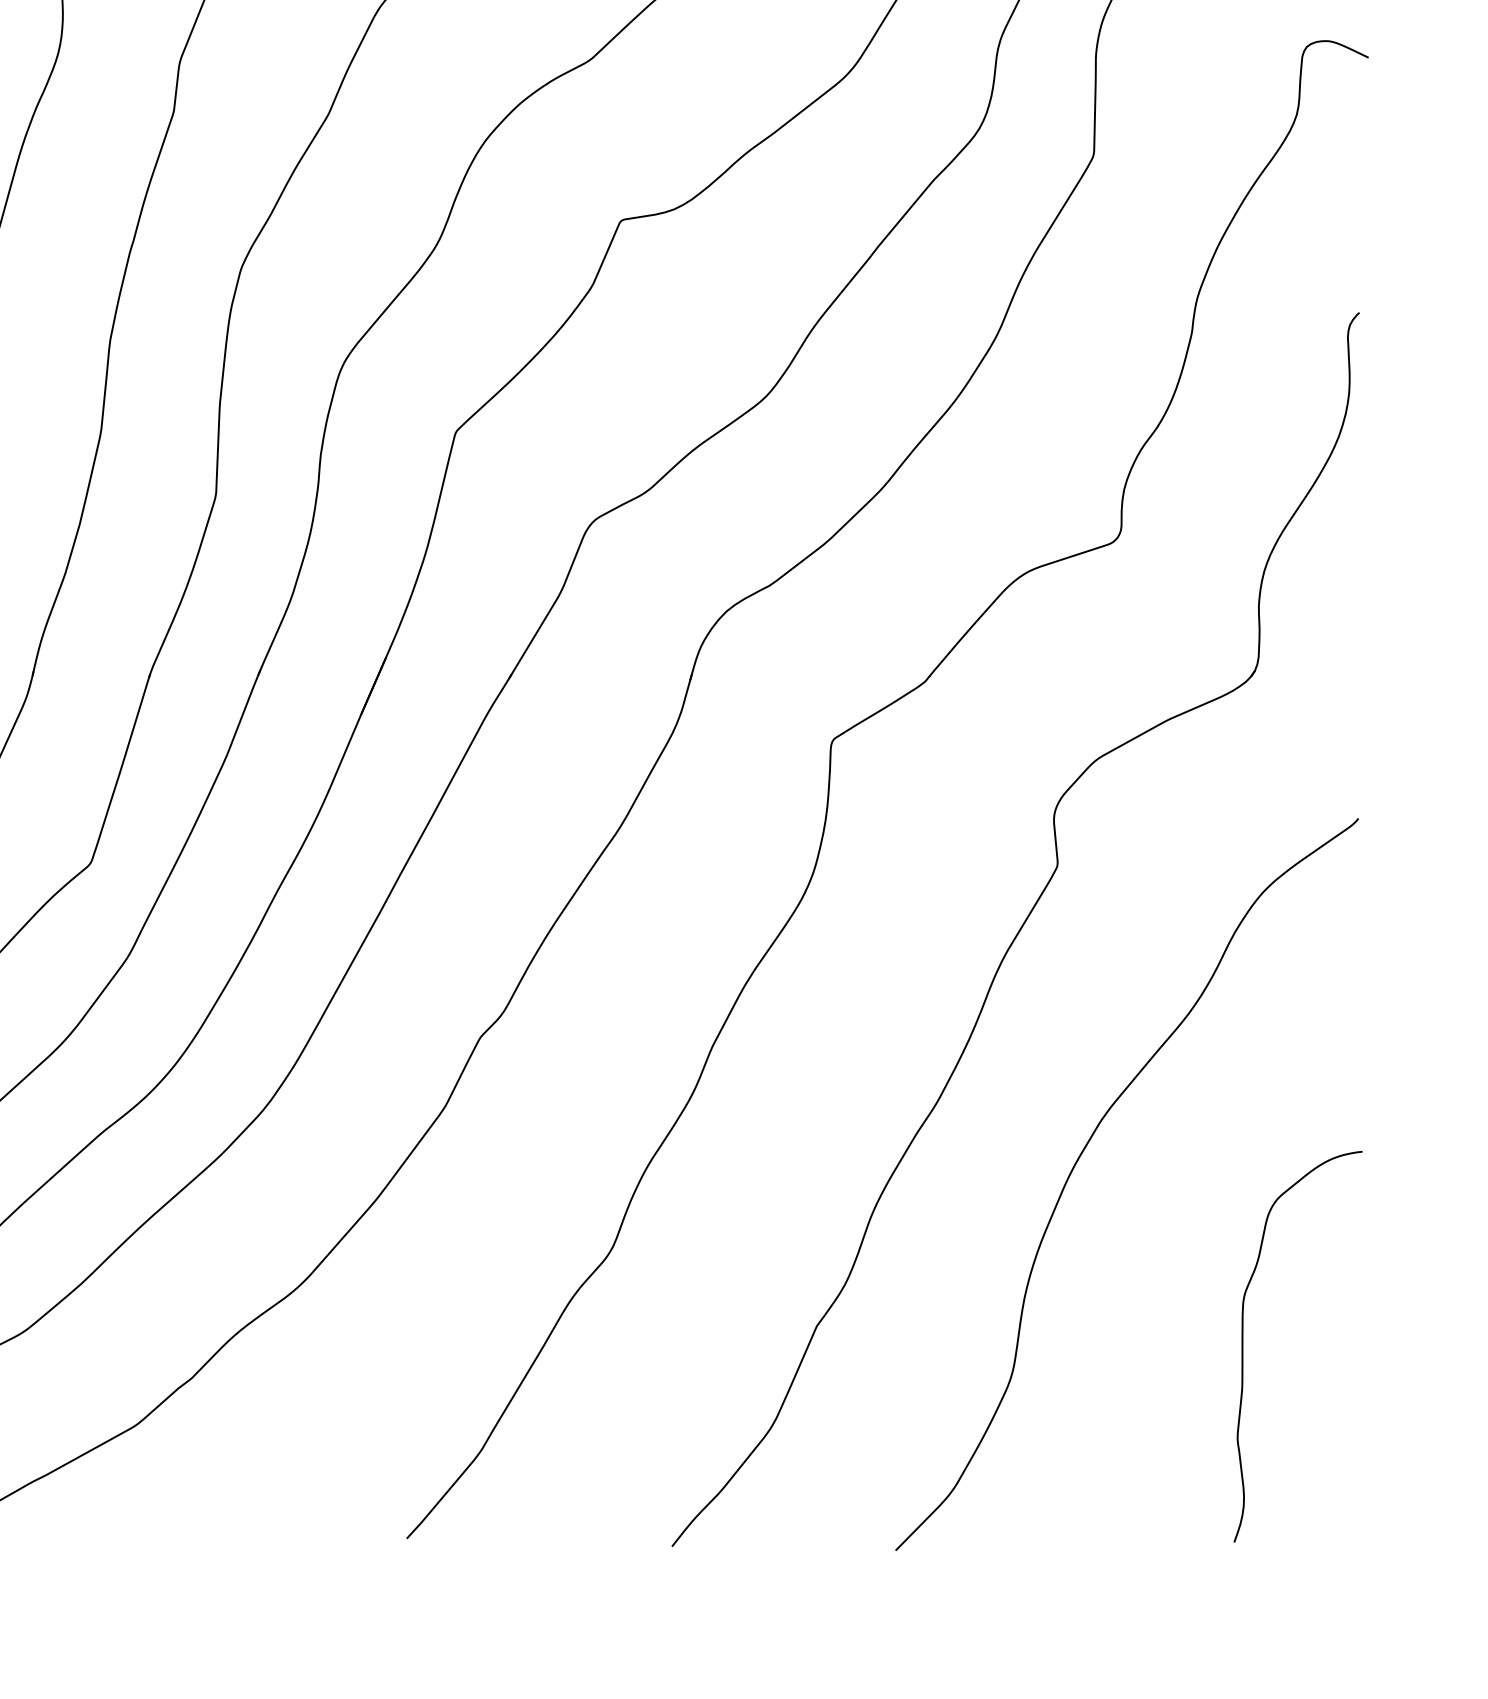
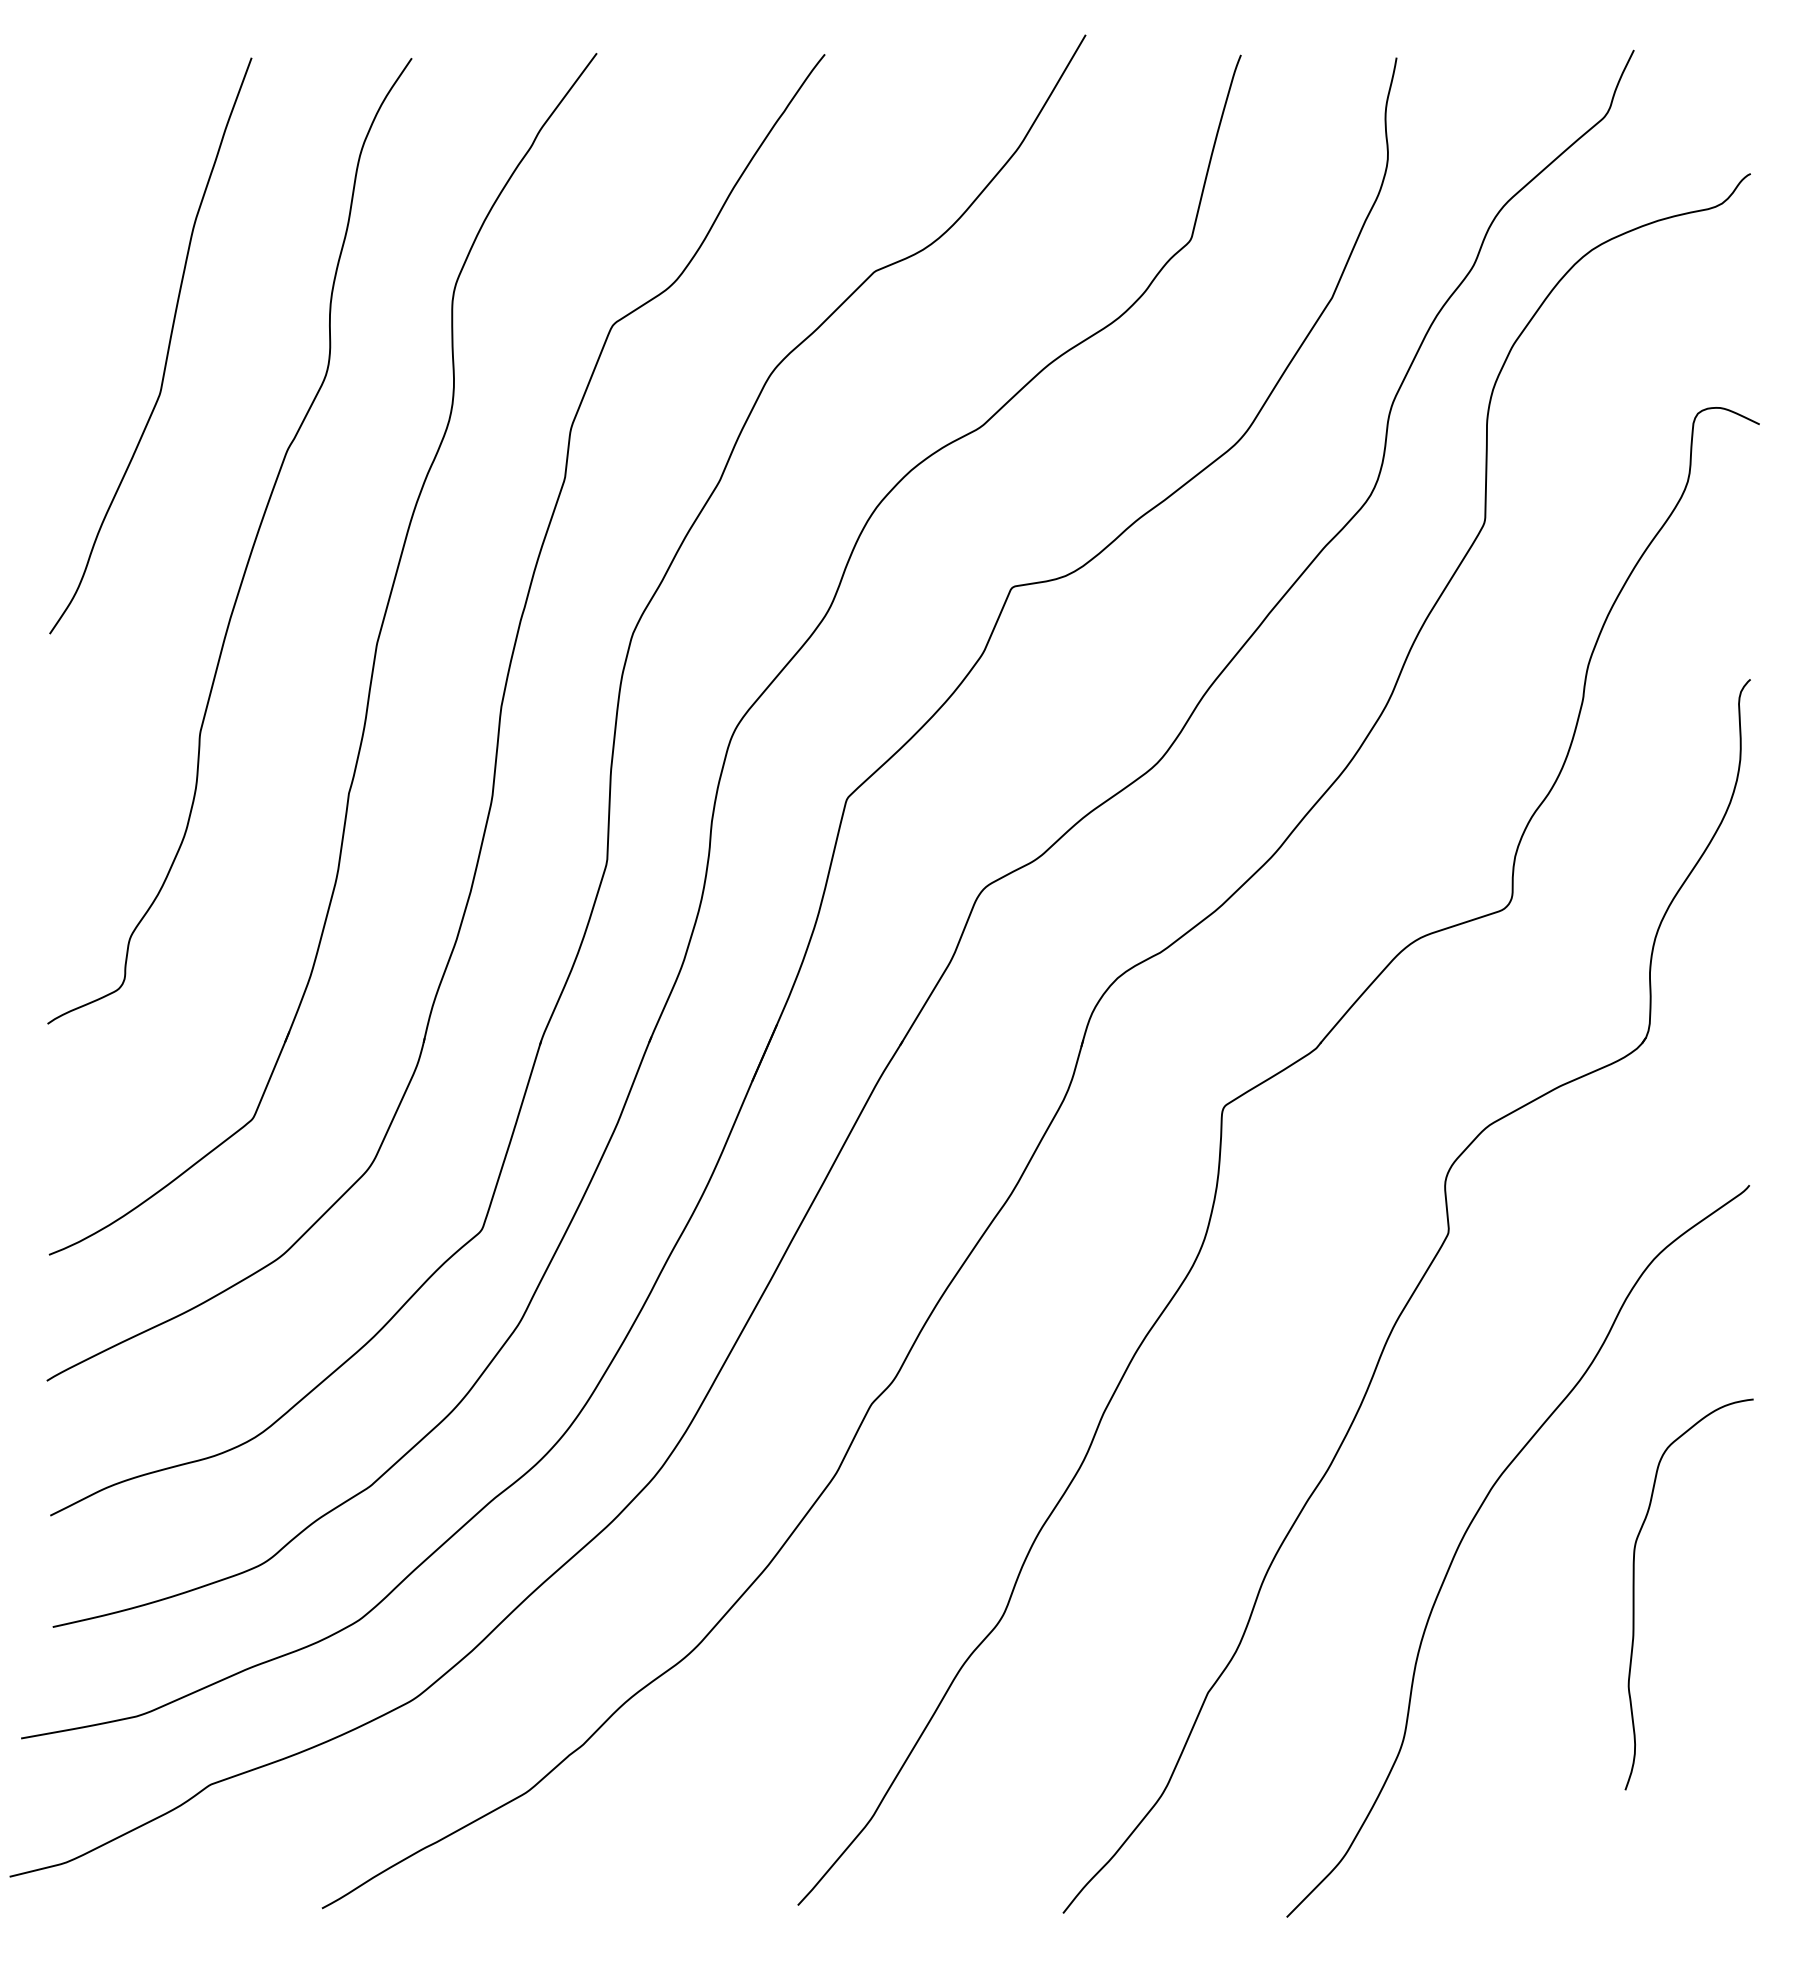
curve: (1243, 1346) -> (1634, 1594), moved

